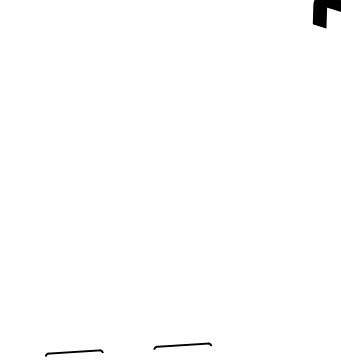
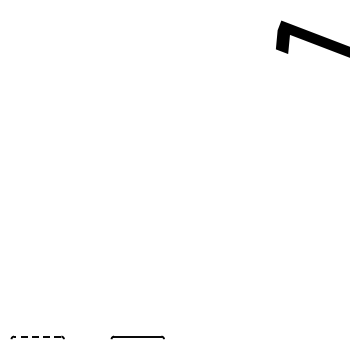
line: (73, 351) -> (37, 336), solid -> dashed

